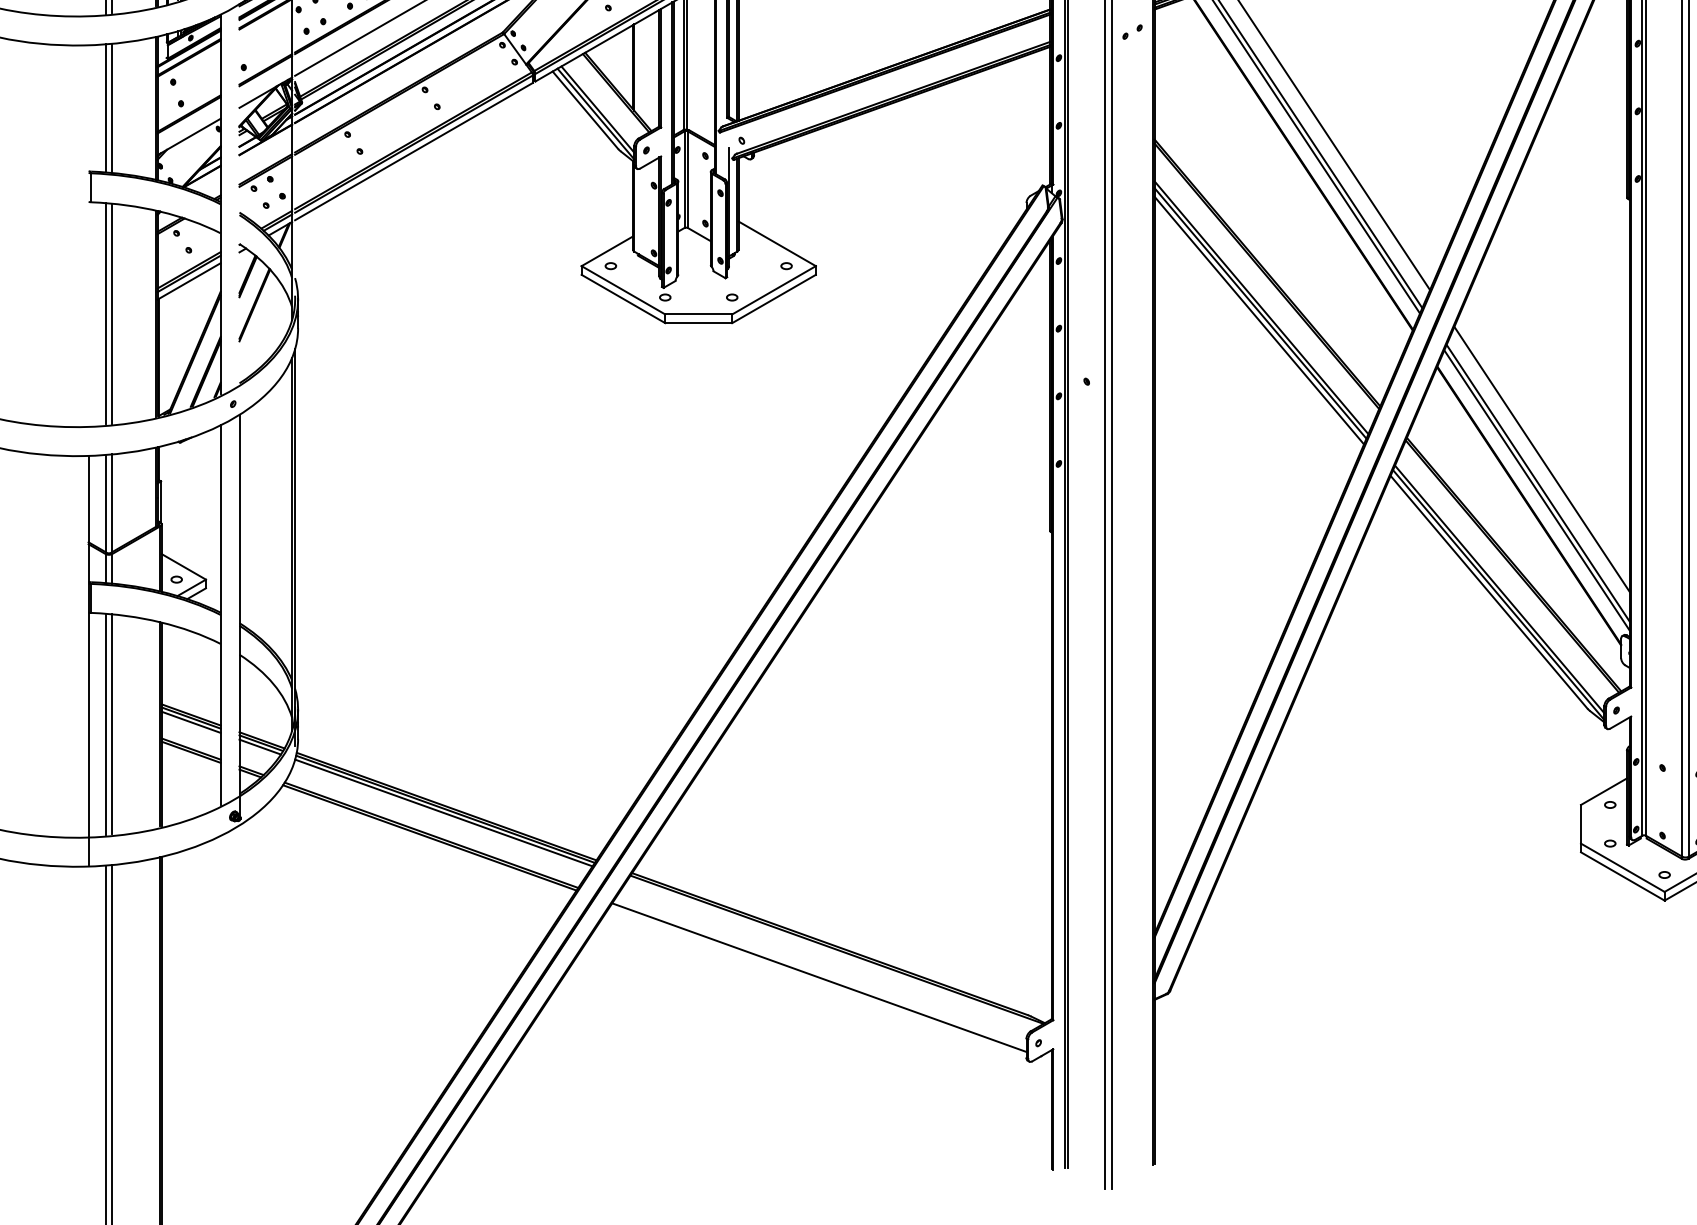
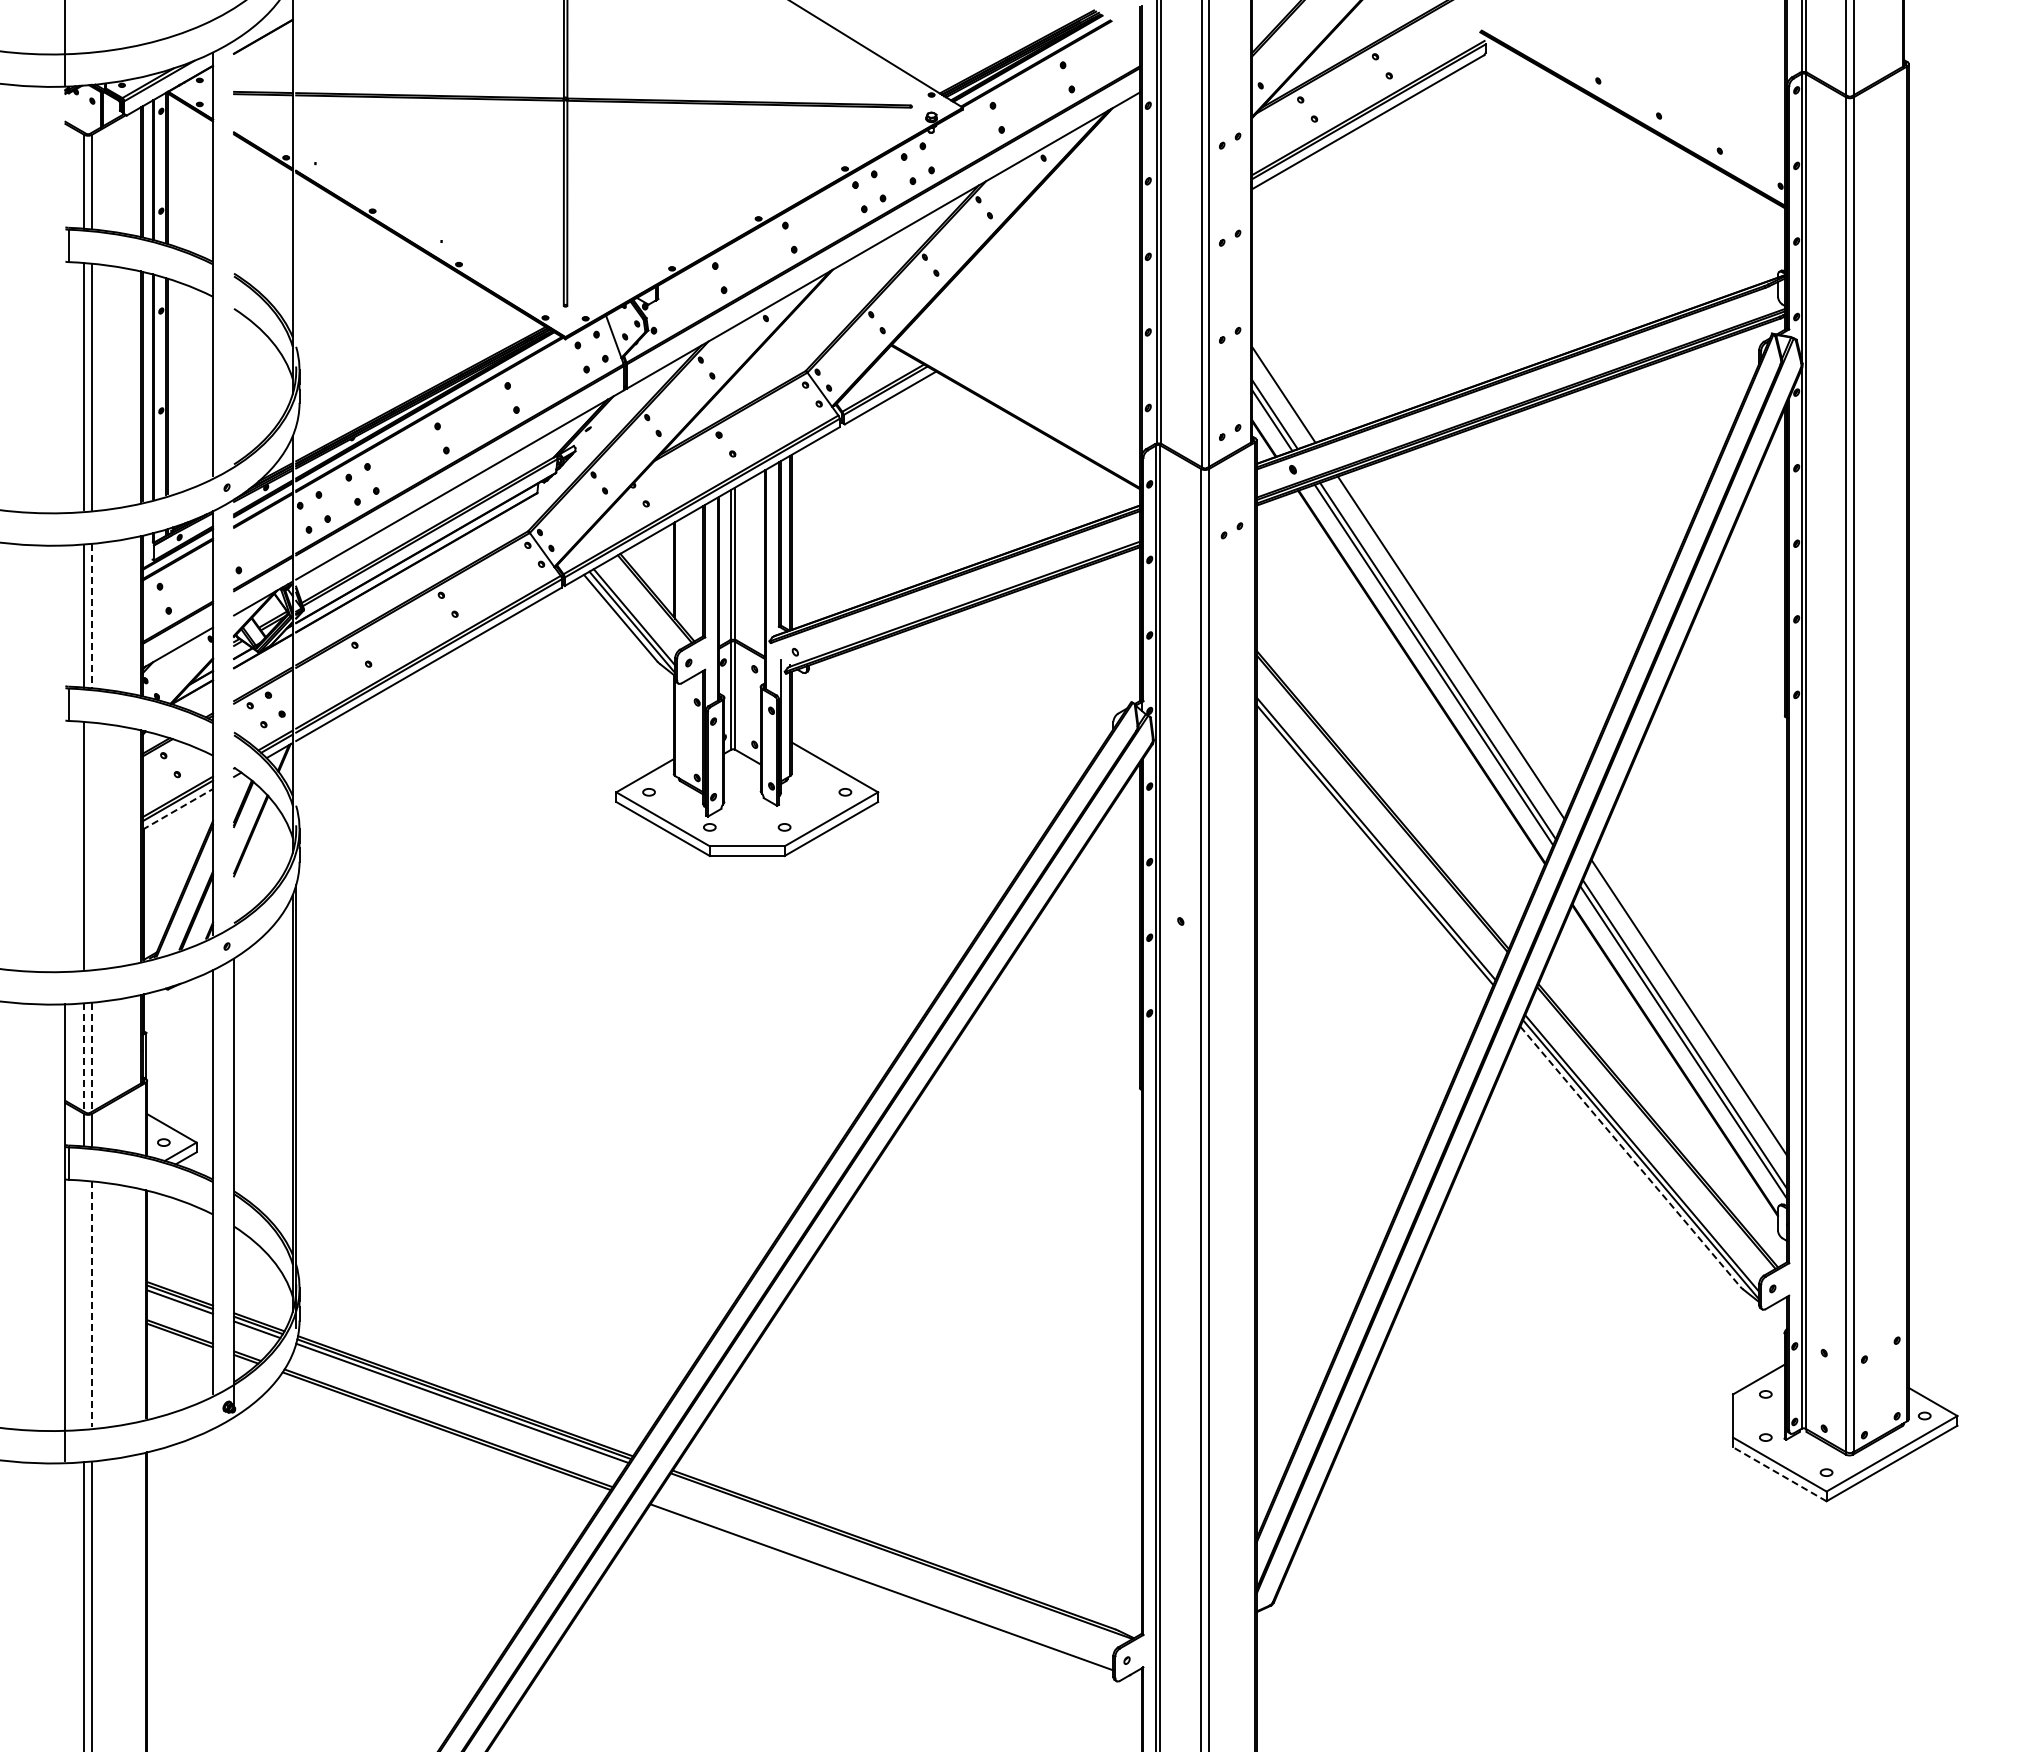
line: (111, 108) -> (91, 616), solid -> dashed
line: (188, 281) -> (177, 809), solid -> dashed
line: (111, 313) -> (91, 845), removed
line: (1259, 320) -> (1373, 852), removed
line: (111, 503) -> (91, 1057), solid -> dashed
line: (105, 504) -> (84, 1058), solid -> dashed
line: (1489, 592) -> (1630, 1157), solid -> dashed
line: (105, 723) -> (84, 1303), removed
line: (111, 724) -> (91, 1304), solid -> dashed
line: (1622, 876) -> (1779, 1474), solid -> dashed

